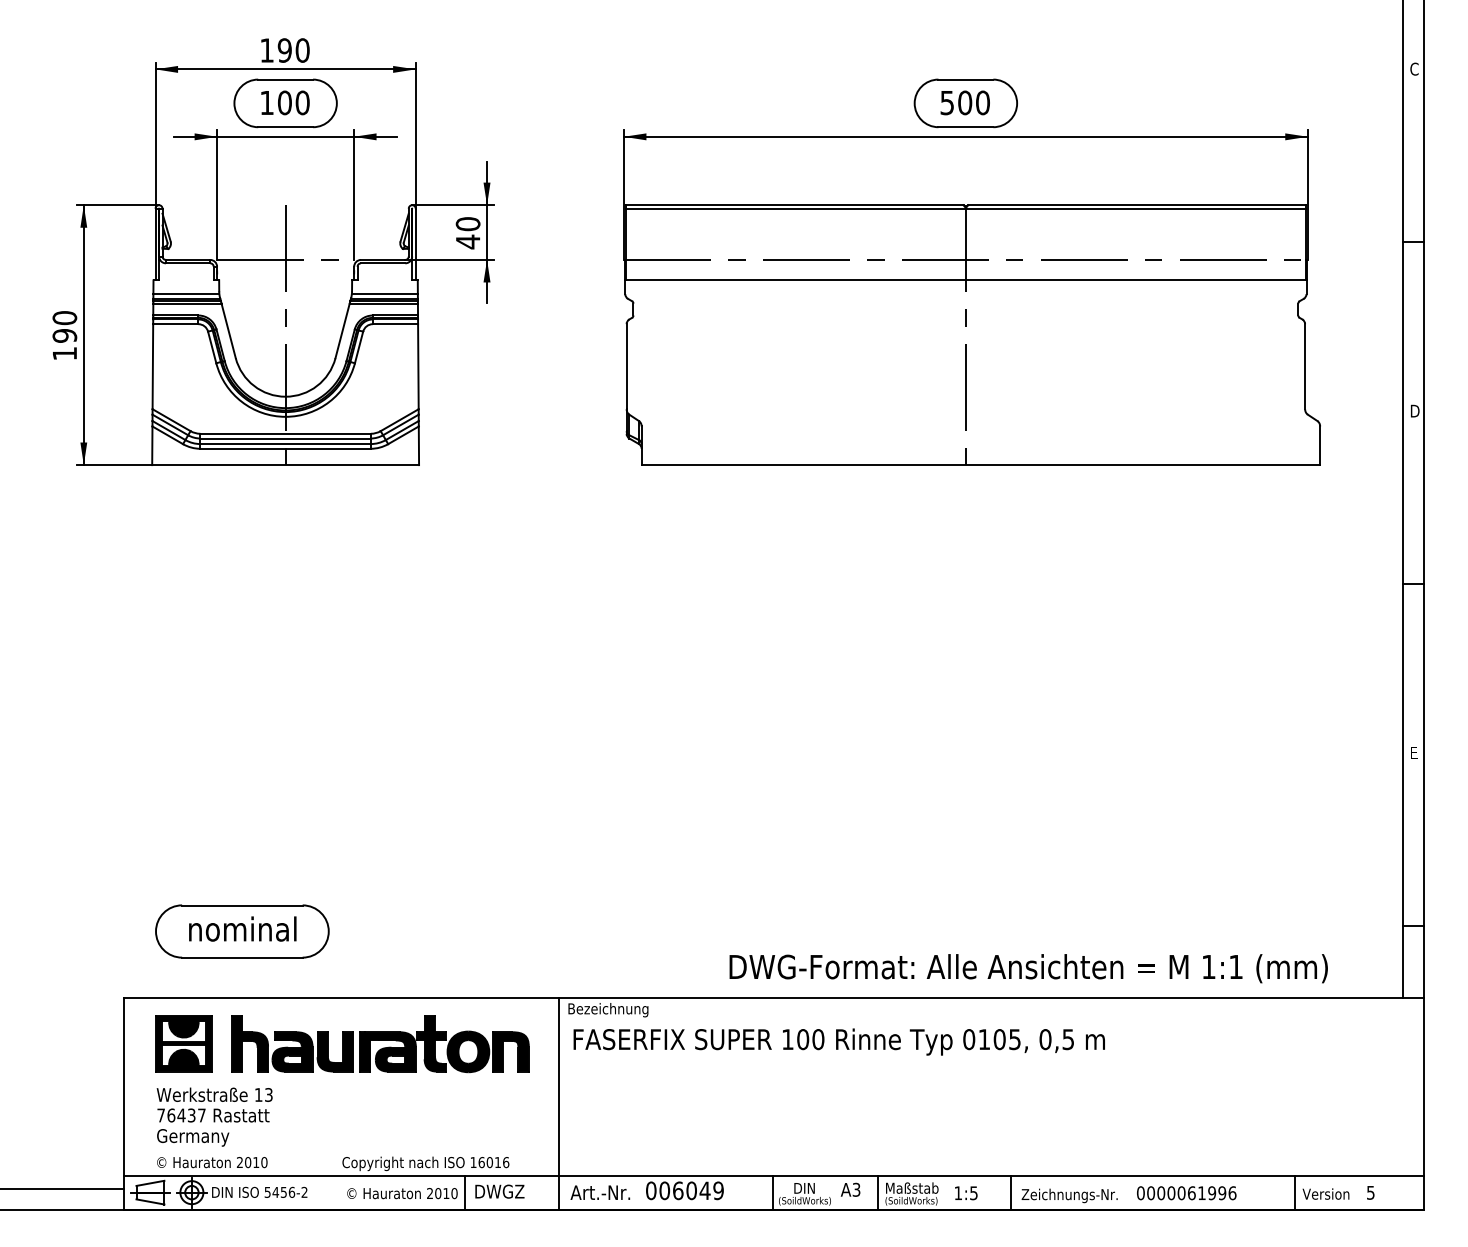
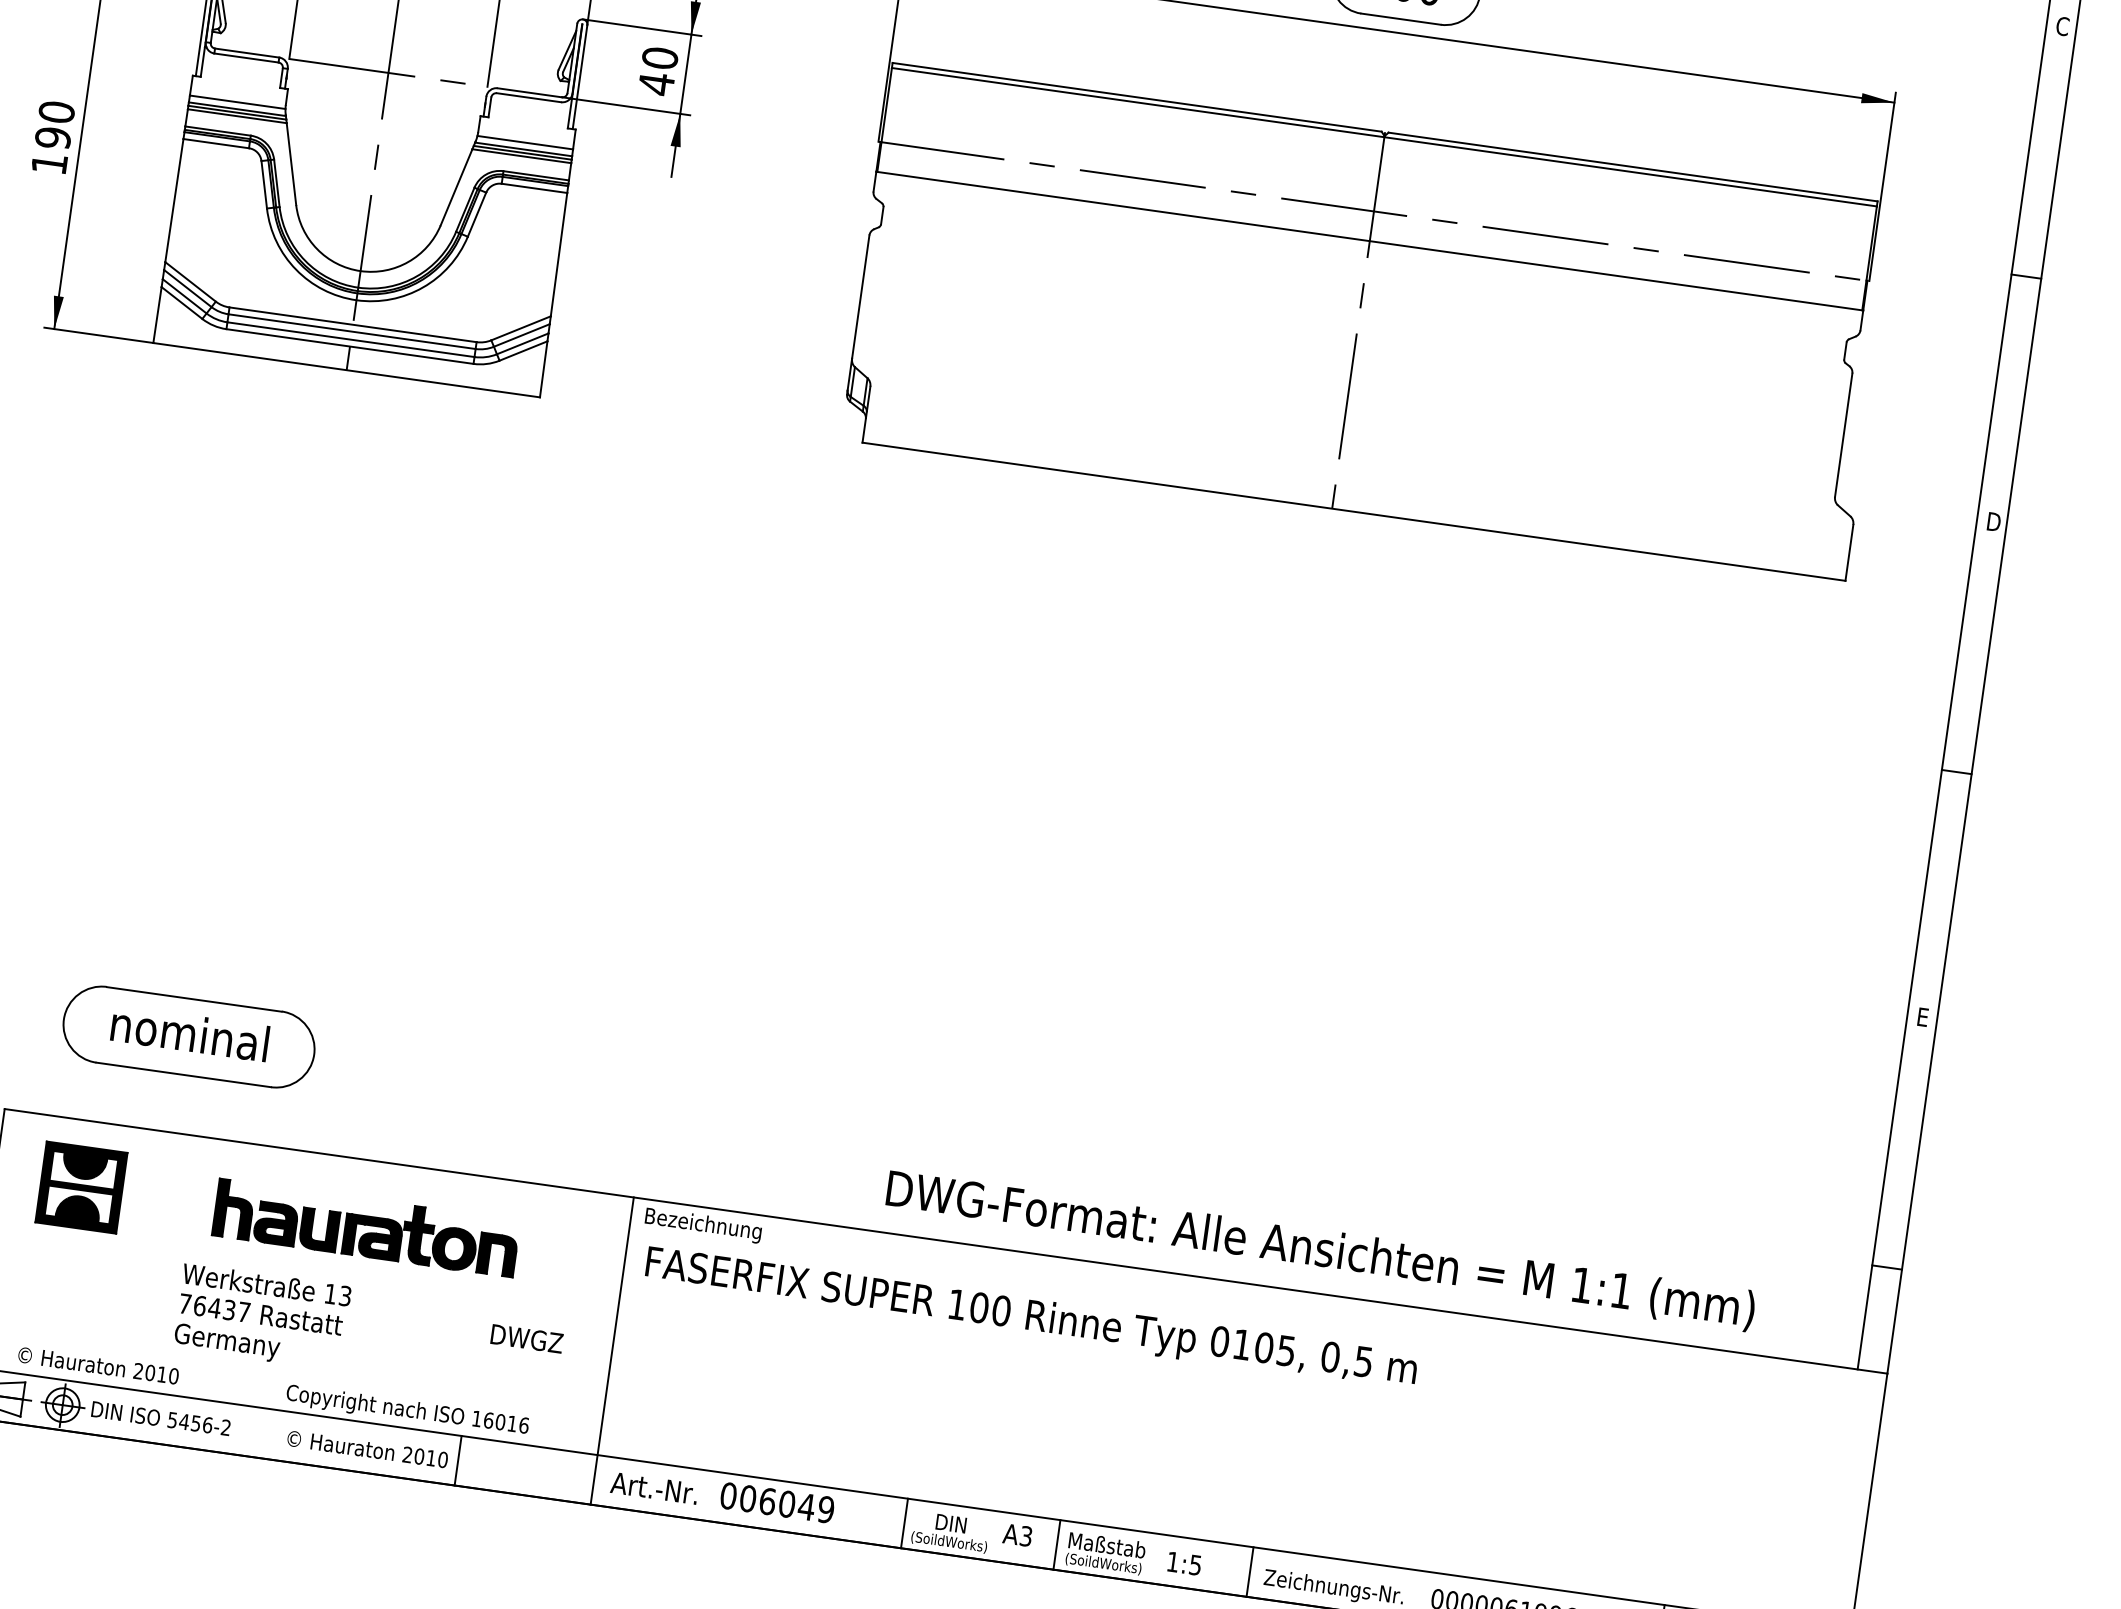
part: (380, 1044) -> (366, 1228), size x0.7
text: (214, 1116) -> (262, 1316), moved
text: (499, 1191) -> (526, 1338), moved

